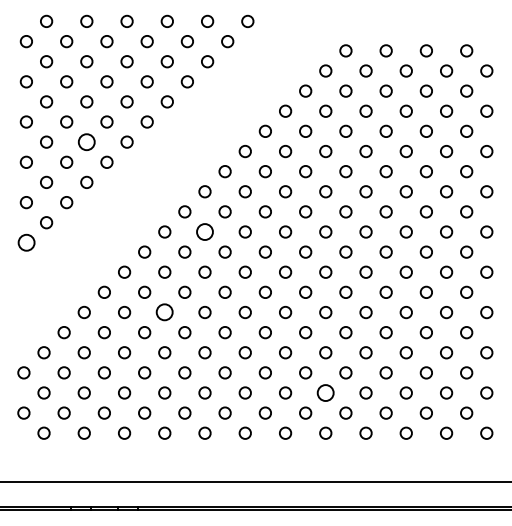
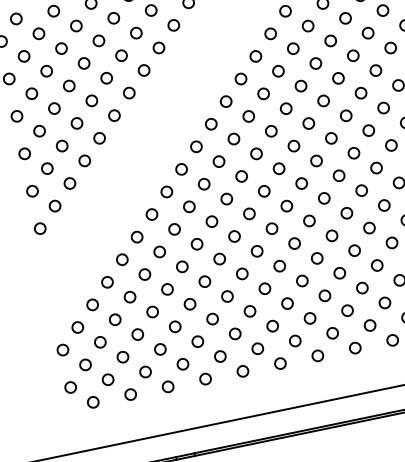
circle: (86, 141) -> (76, 122), size x0.71
circle: (204, 231) -> (203, 183), size x0.71
circle: (25, 242) -> (39, 228), size x0.71
circle: (164, 312) -> (182, 266), size x0.71
circle: (325, 392) -> (347, 310), size x0.71

